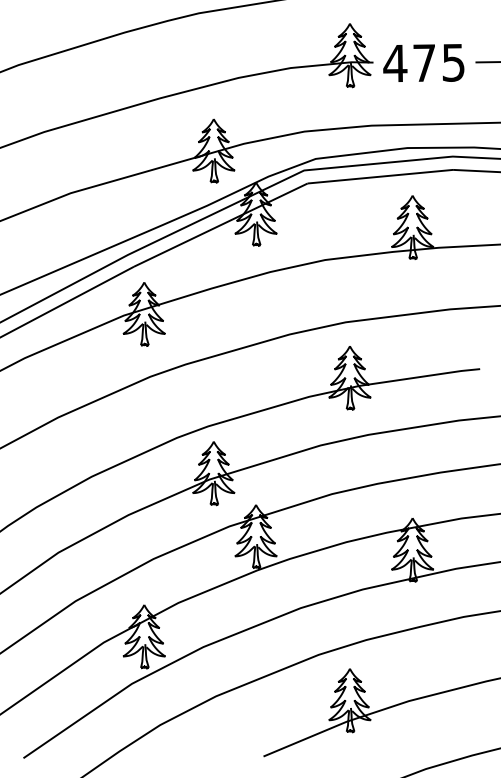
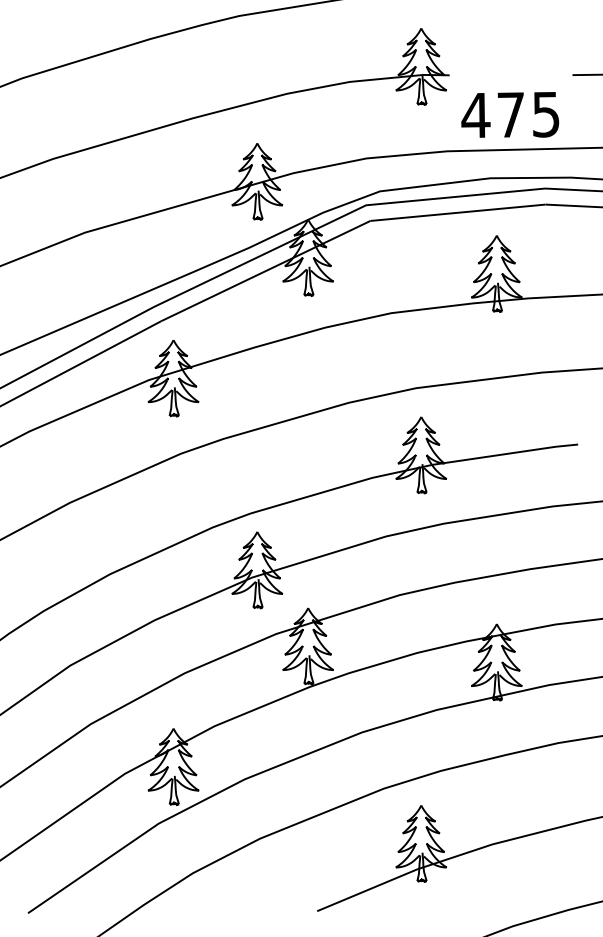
text: (424, 62) -> (510, 114), moved

